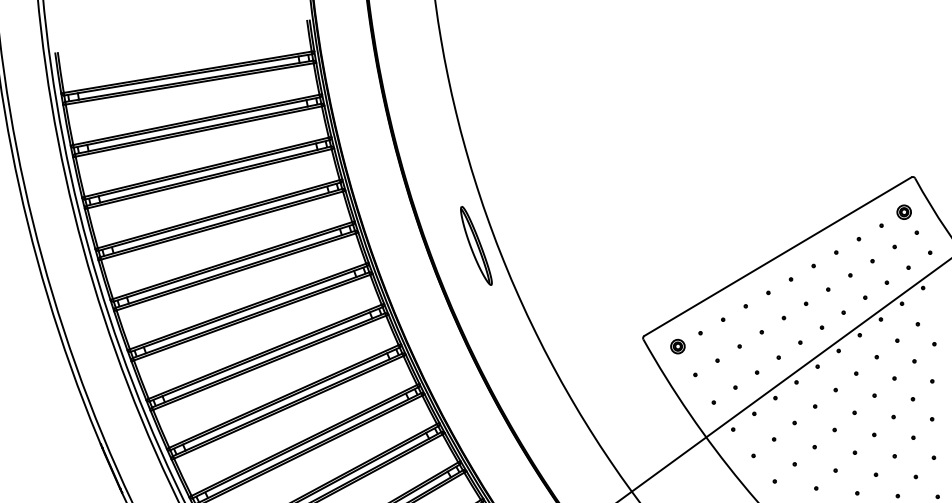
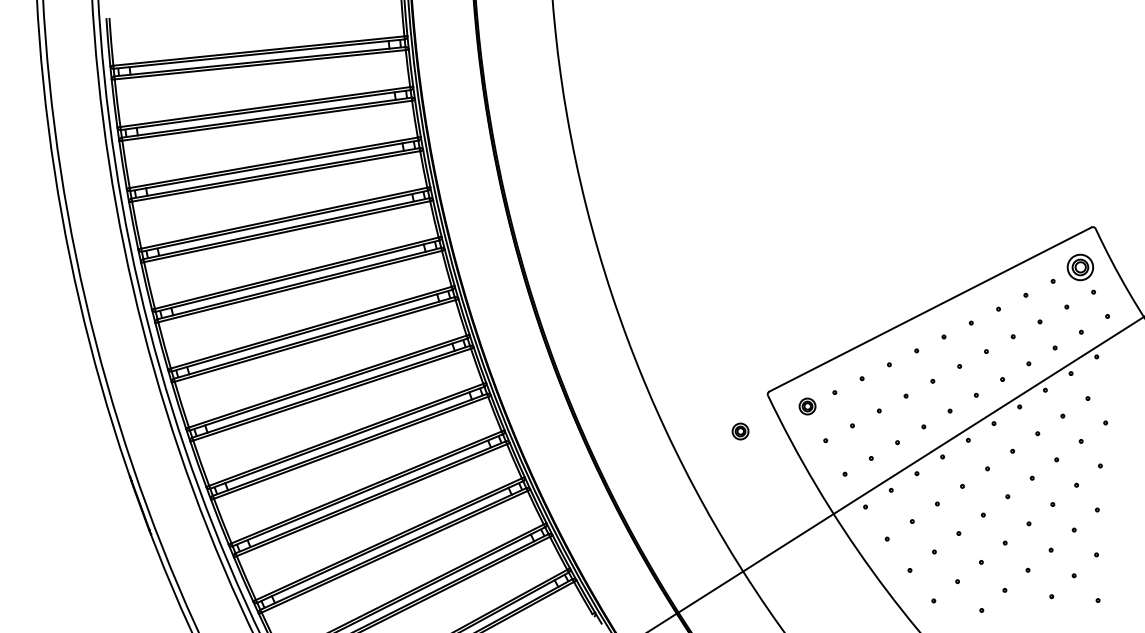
part: (904, 212) -> (1080, 267), size x1.6
part: (476, 245) -> (581, 274), removed
part: (621, 371) -> (740, 431), added

